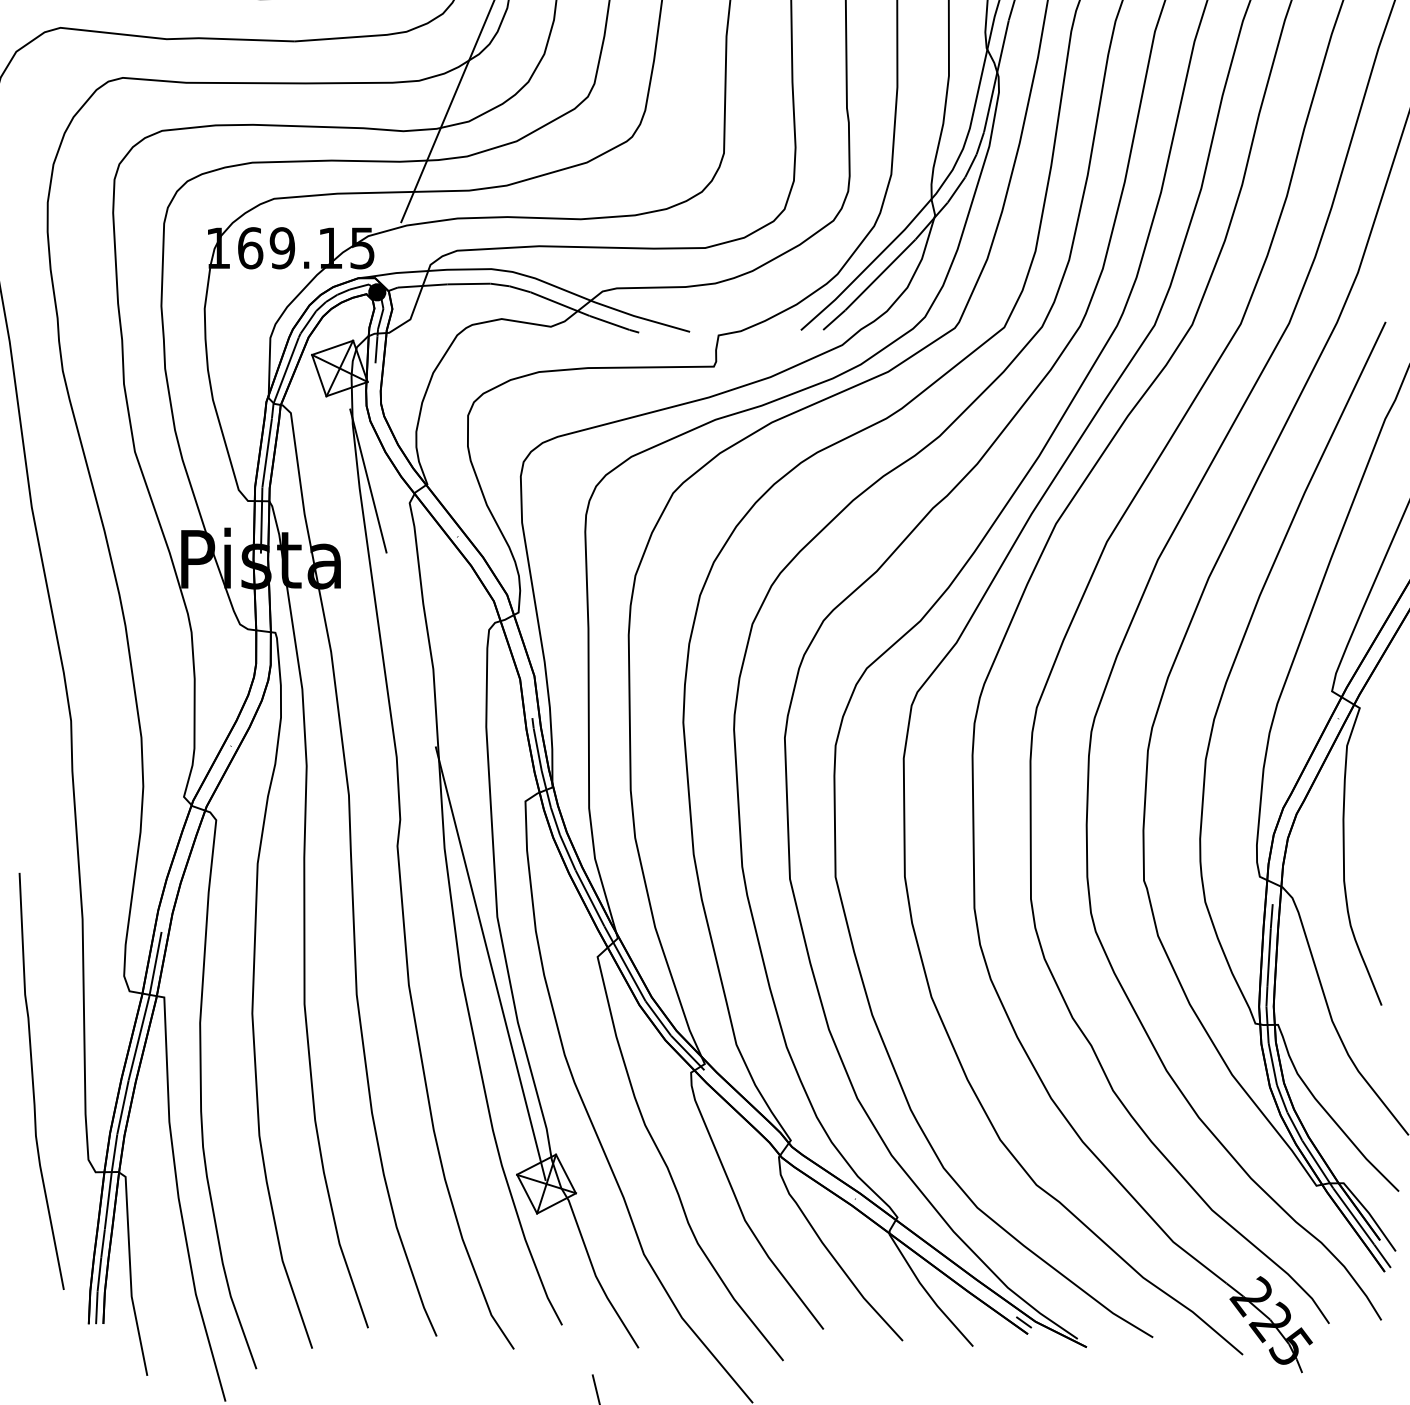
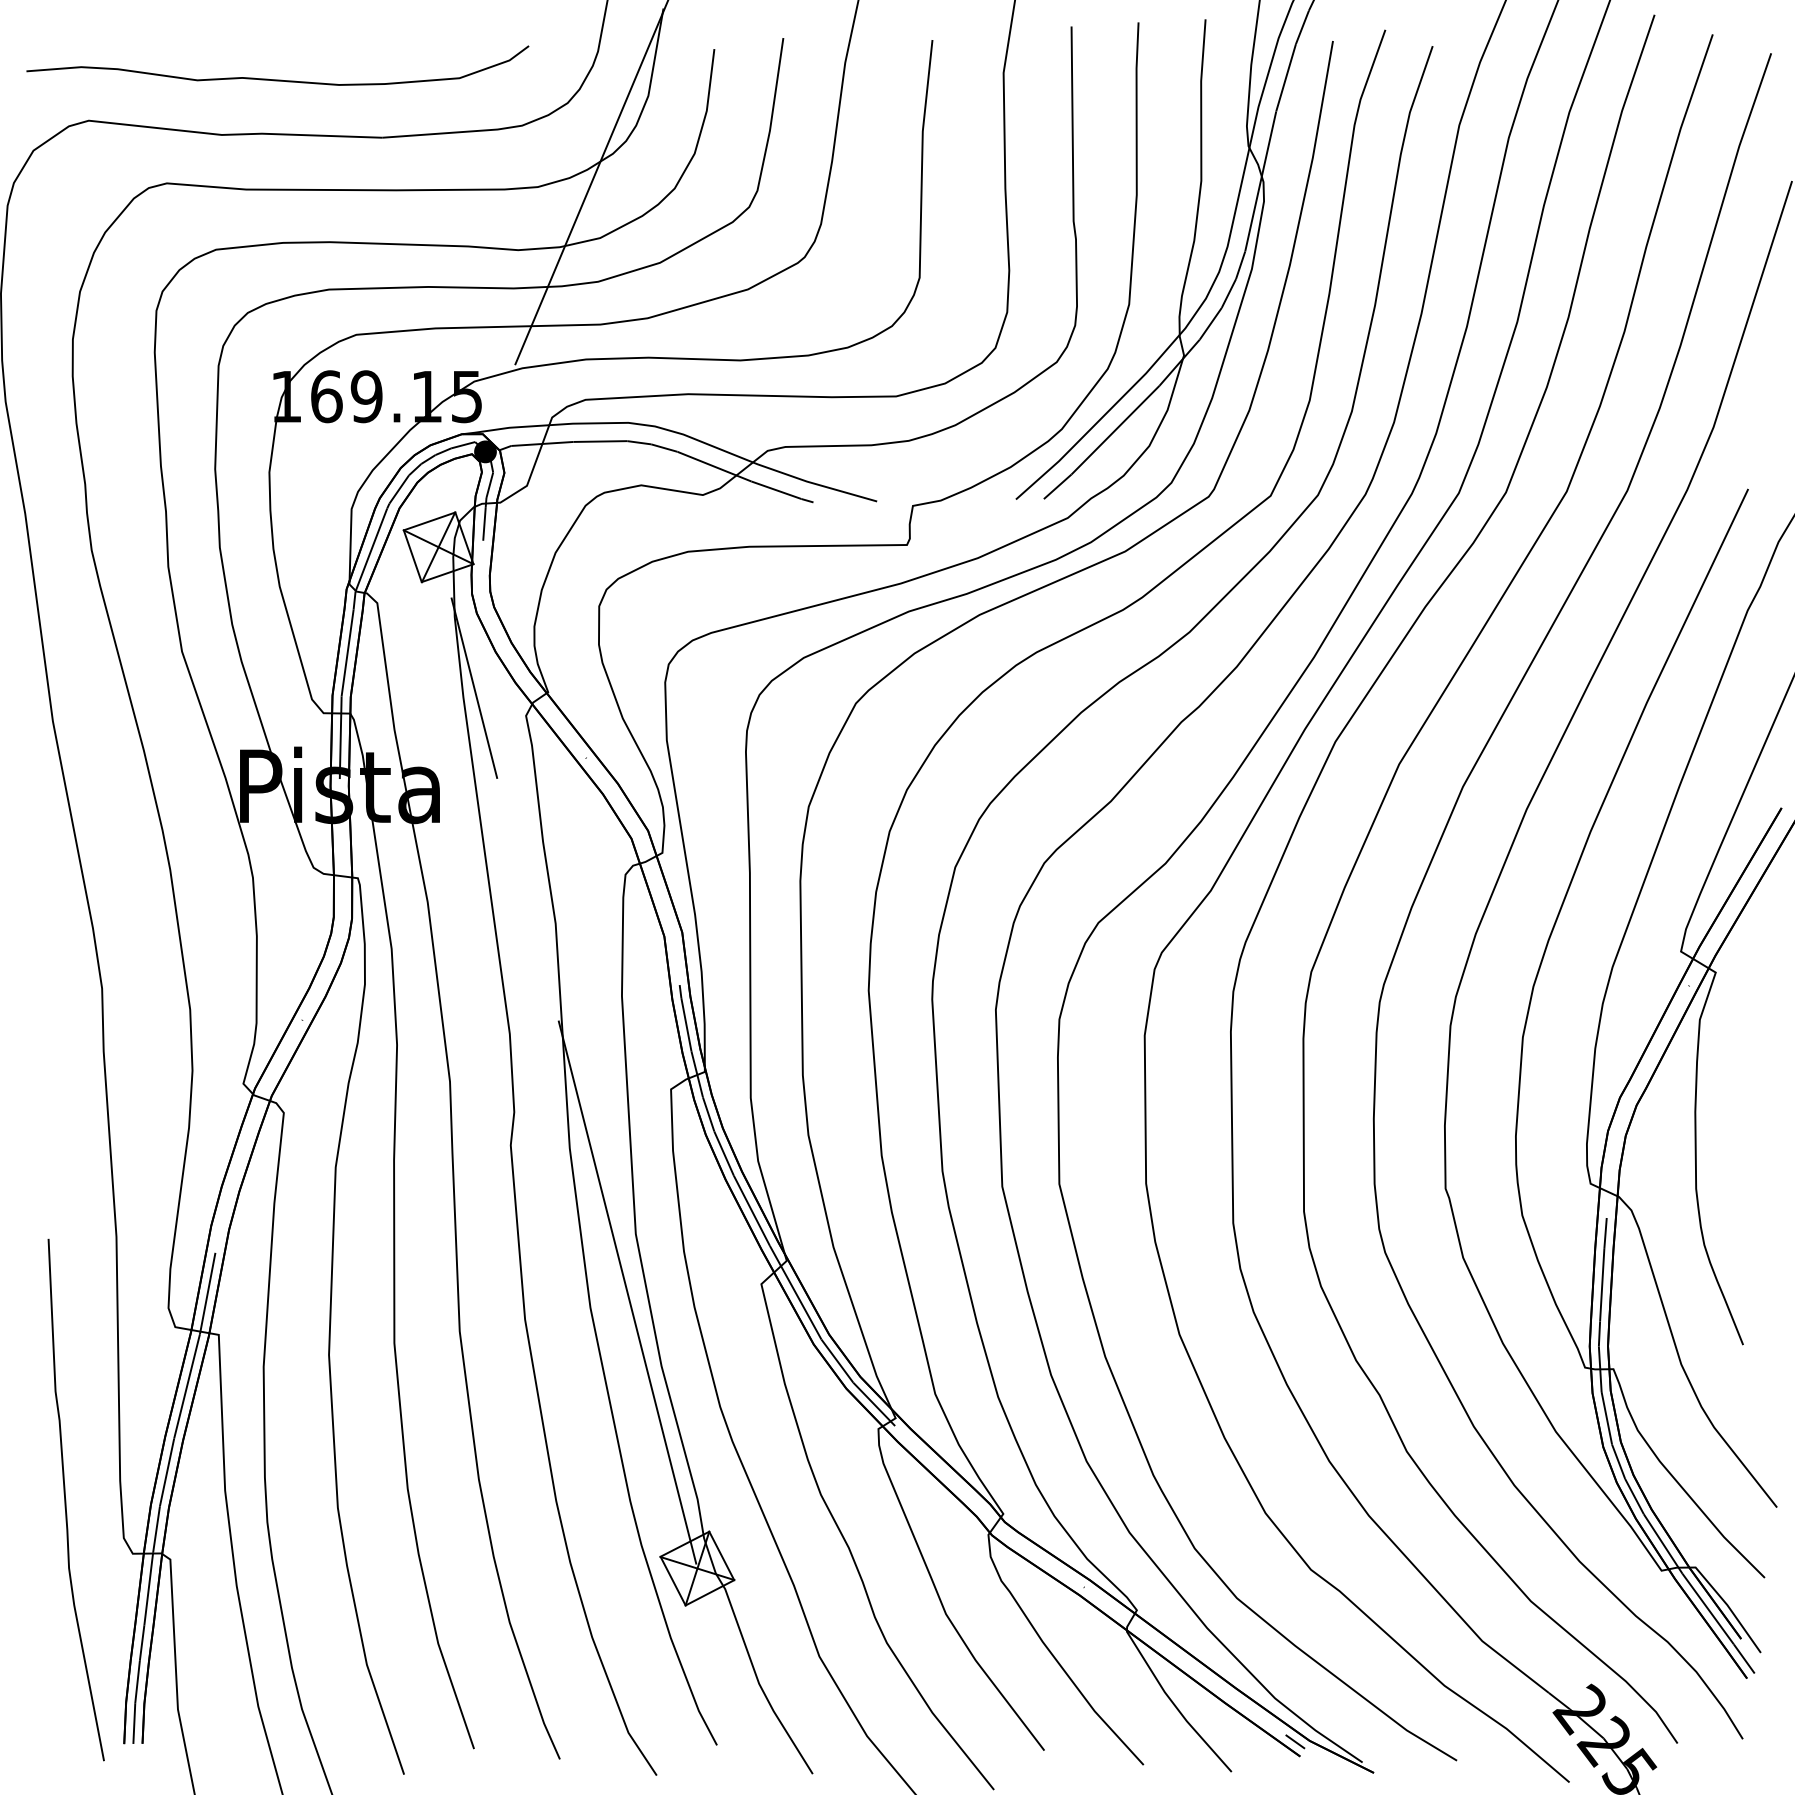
curve: (33, 1081) -> (66, 1499), moved

